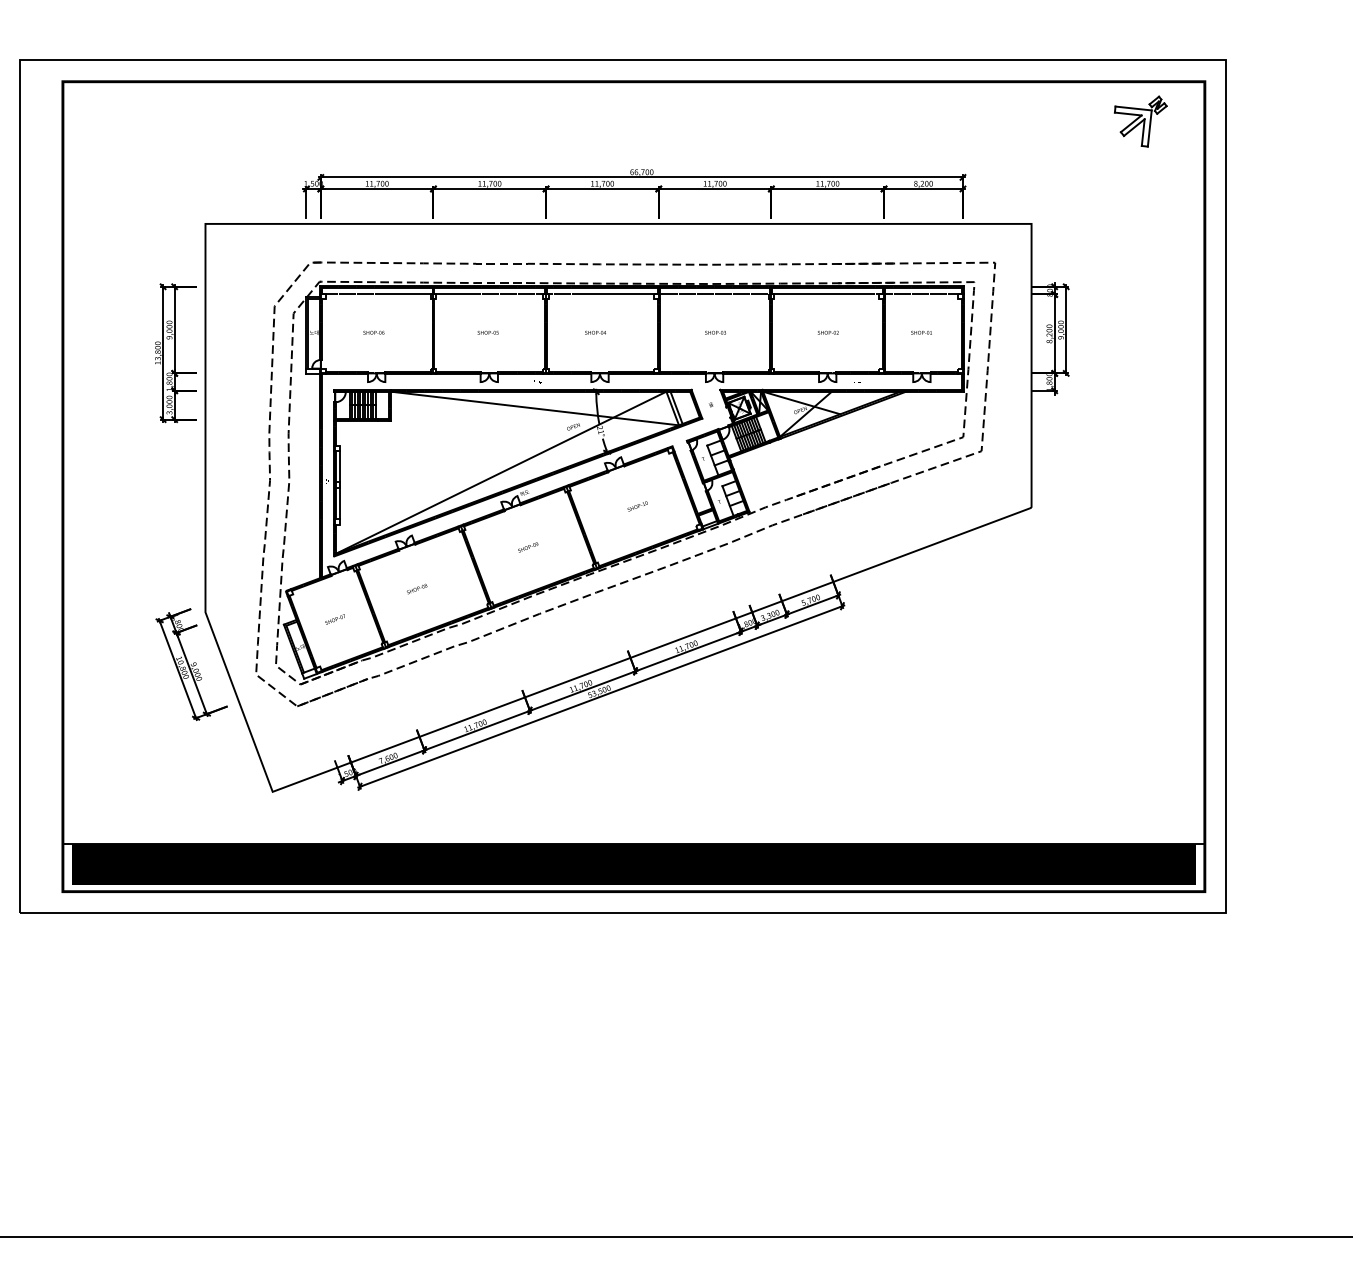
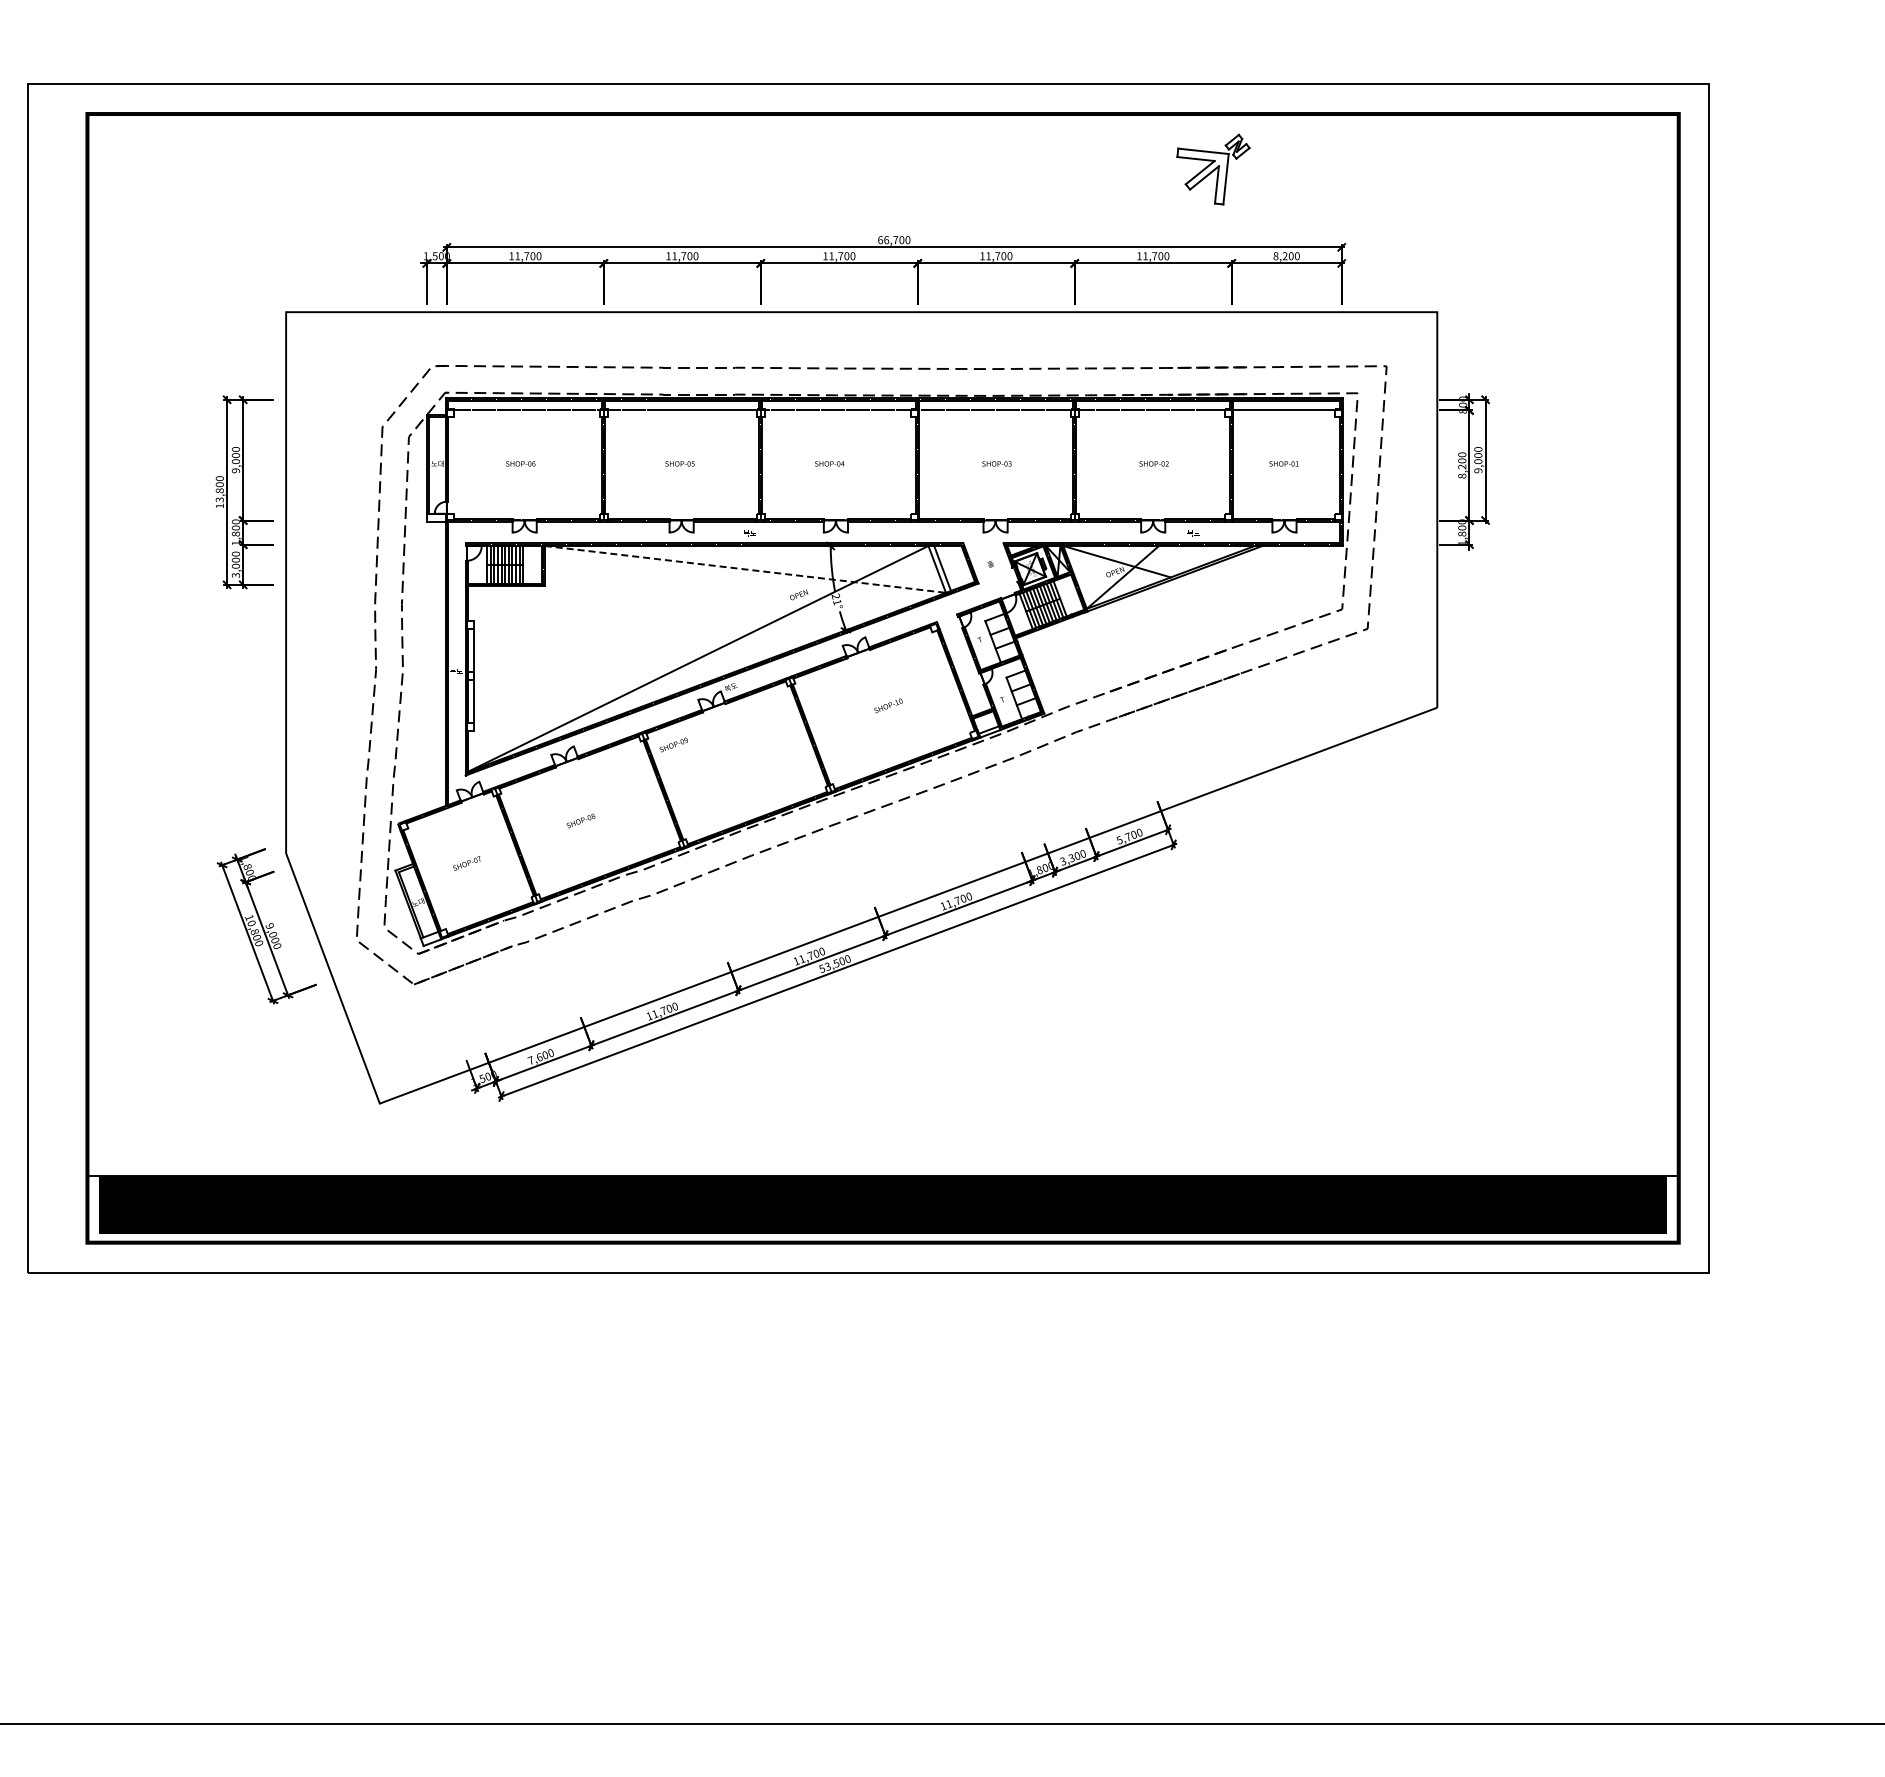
part: (1140, 121) -> (1213, 169), moved
line: (535, 408) -> (745, 569), solid -> dashed
text: (527, 547) -> (673, 744), moved

